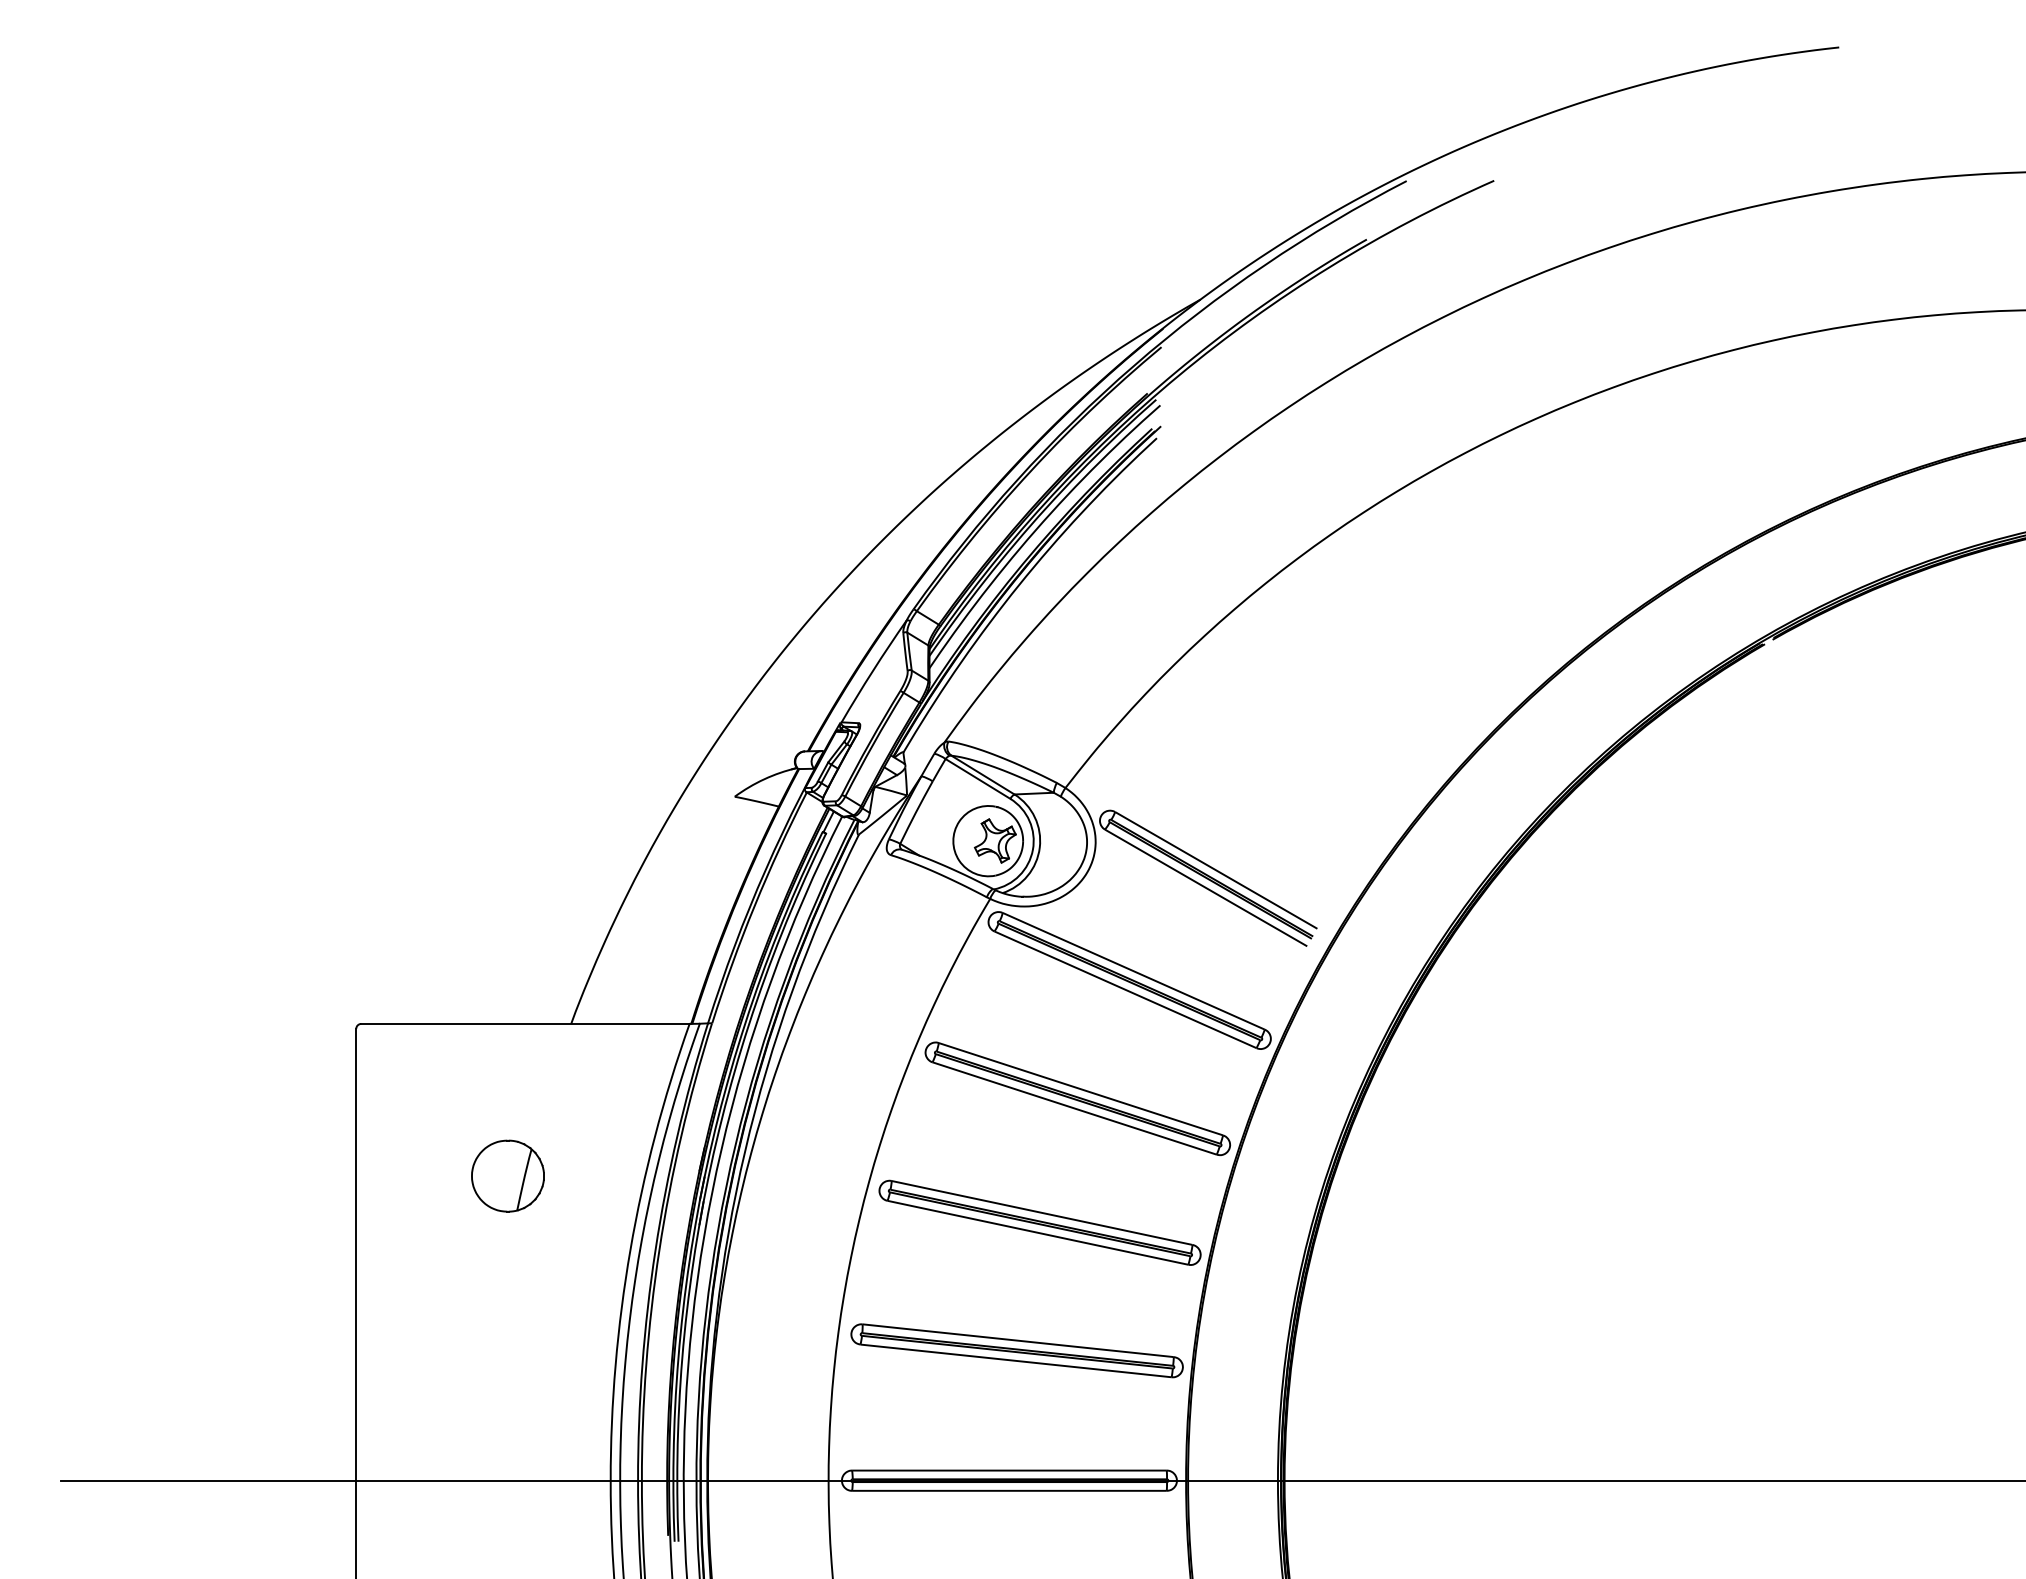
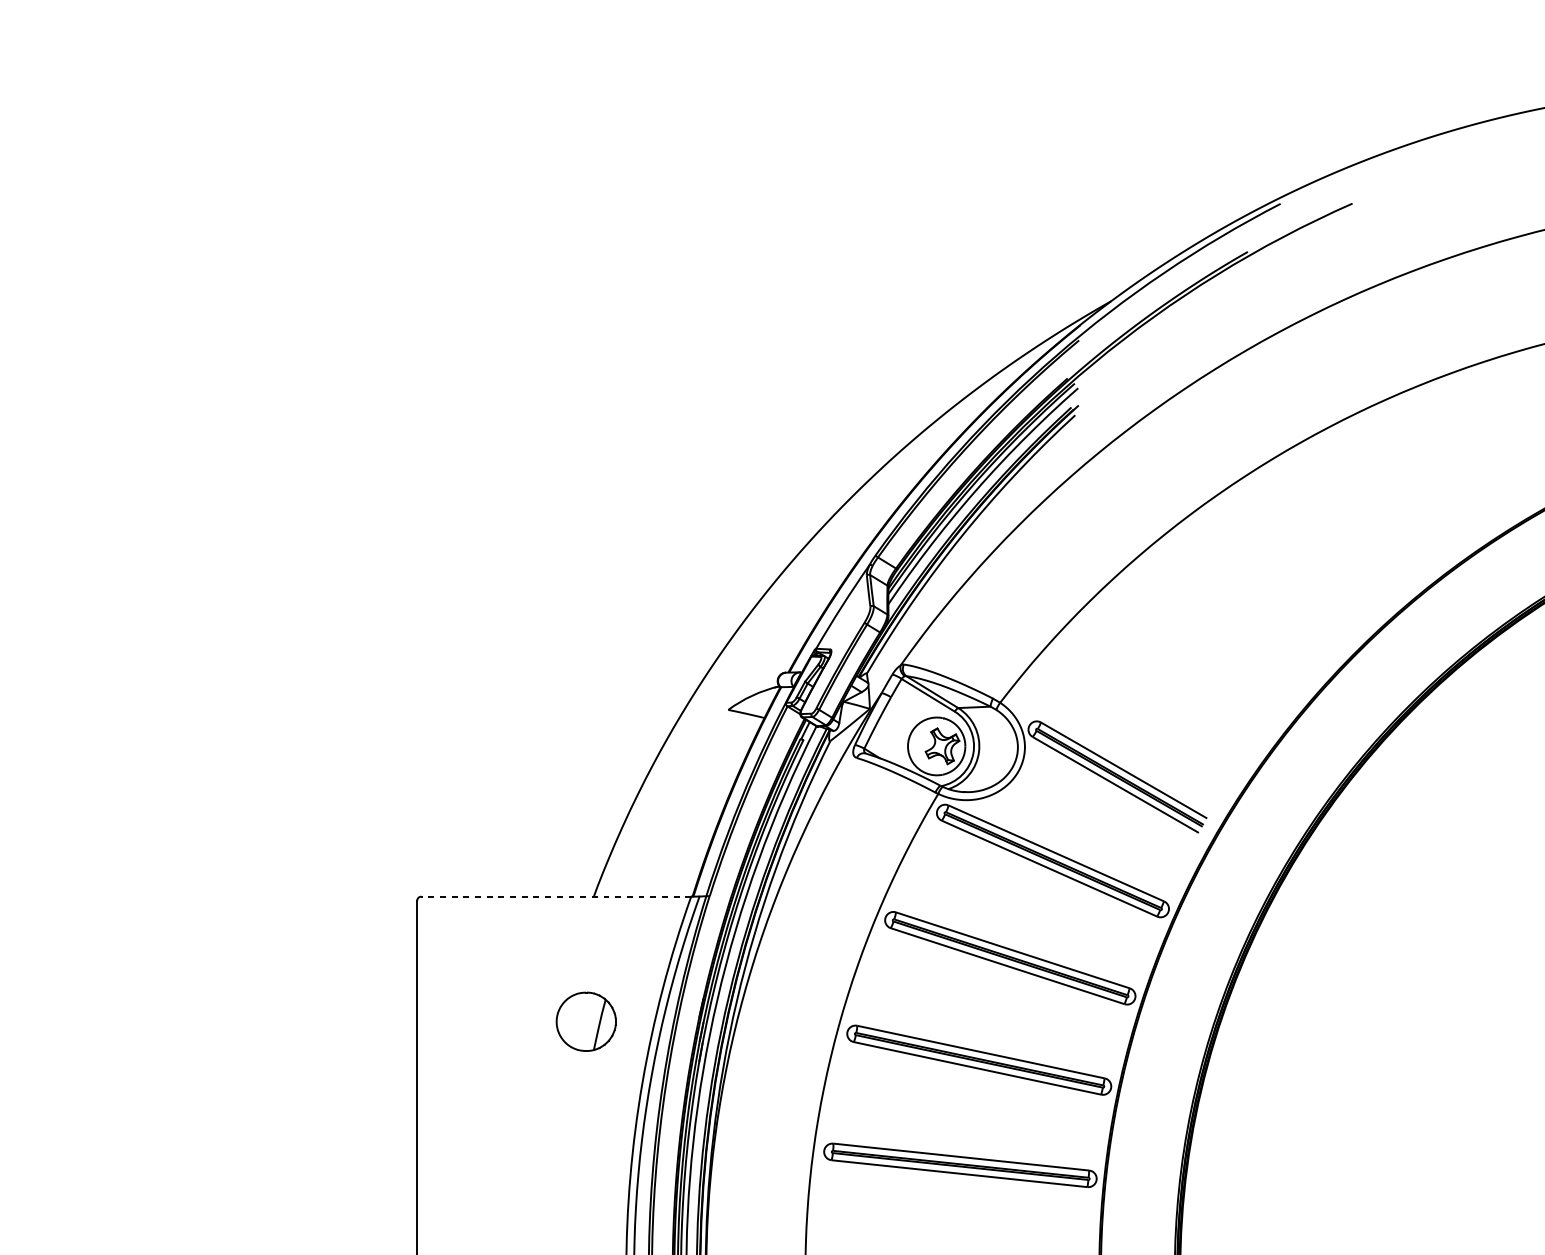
line: (524, 1023) -> (555, 896), solid -> dashed
part: (507, 1175) -> (585, 1021), moved

